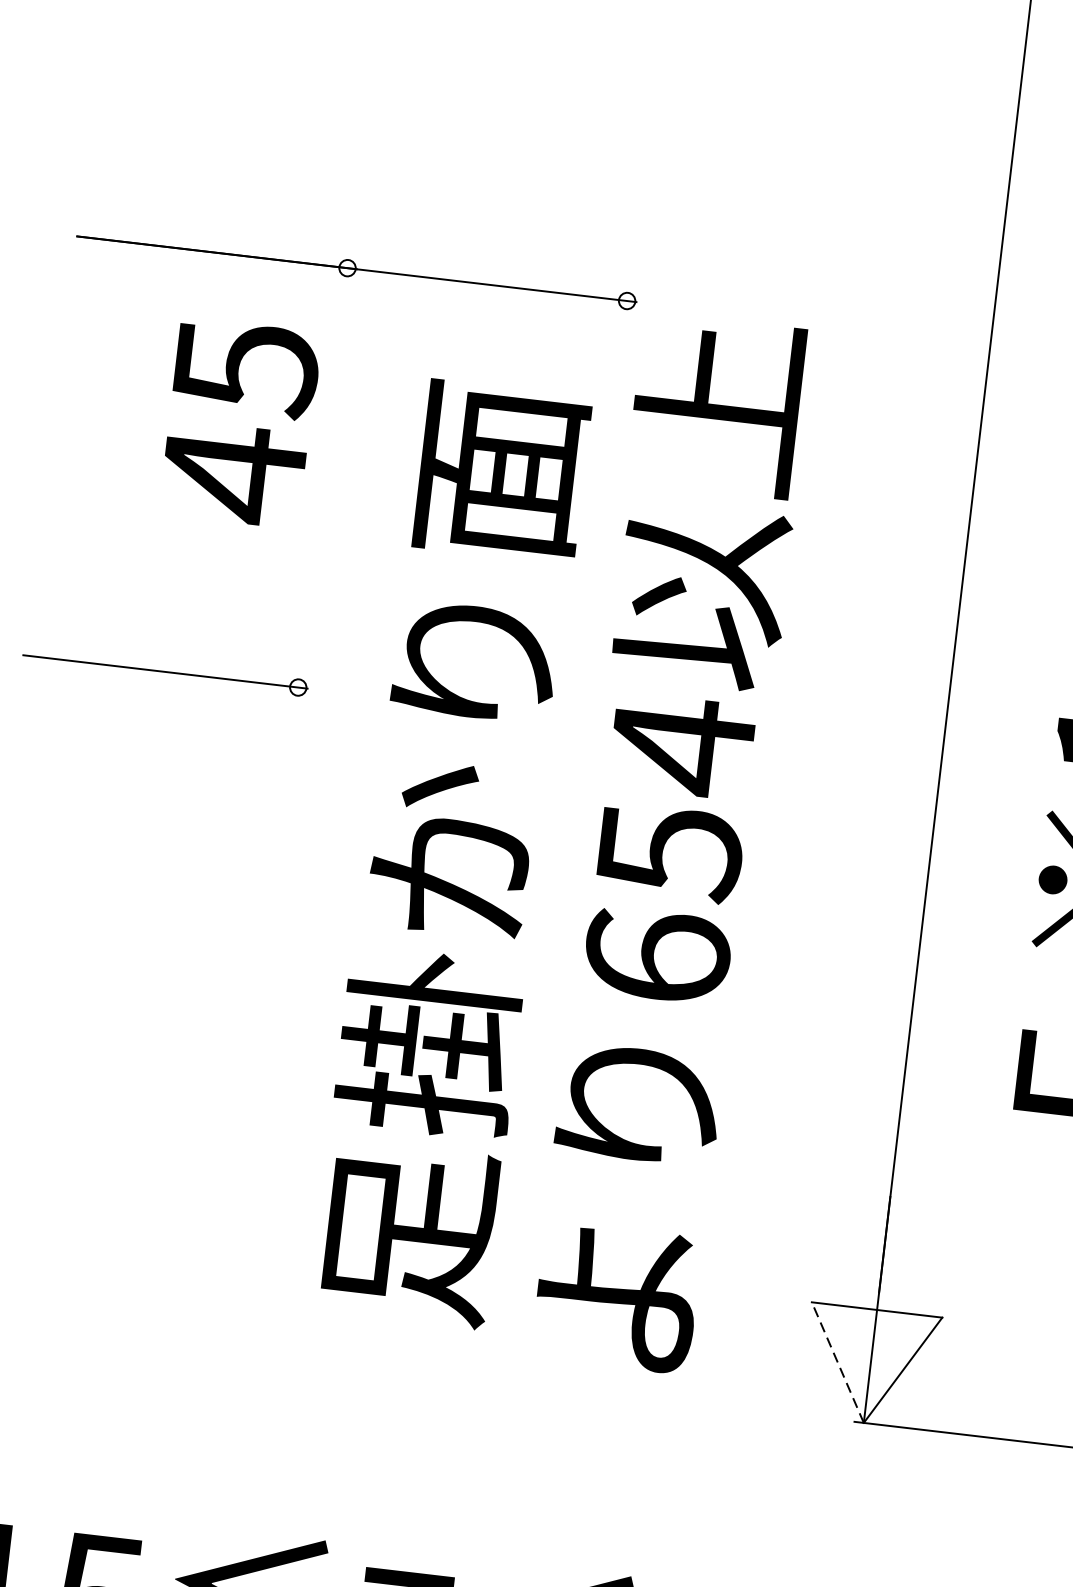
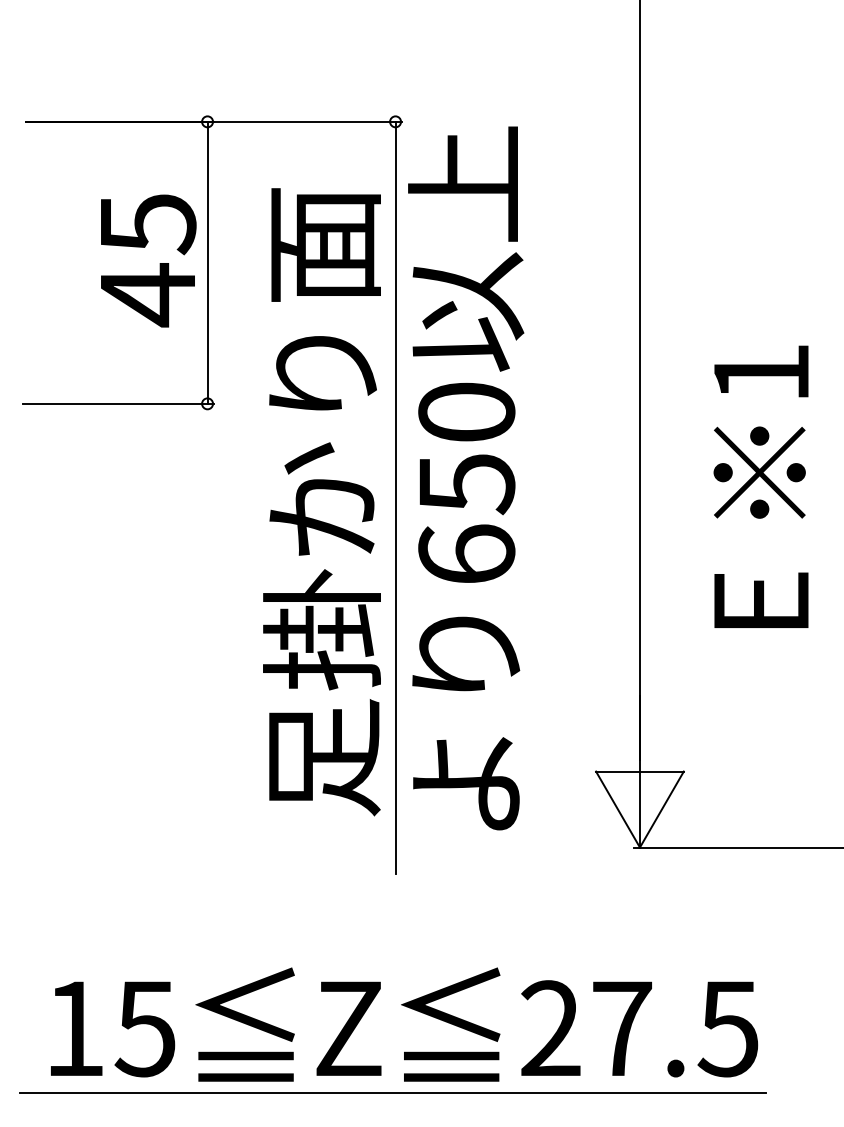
text: (240, 422) -> (148, 260), moved
line: (322, 477) -> (207, 262), added
text: (681, 745) -> (466, 412), 654 -> 650
line: (561, 859) -> (395, 497), added
line: (838, 1362) -> (618, 809), dashed -> solid

